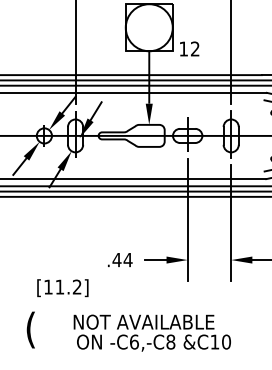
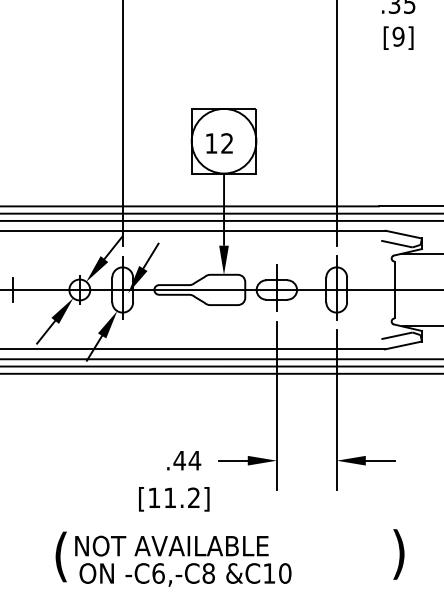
text: (189, 49) -> (219, 143), moved
text: (63, 288) -> (174, 499), moved
text: (152, 332) -> (183, 560), moved

